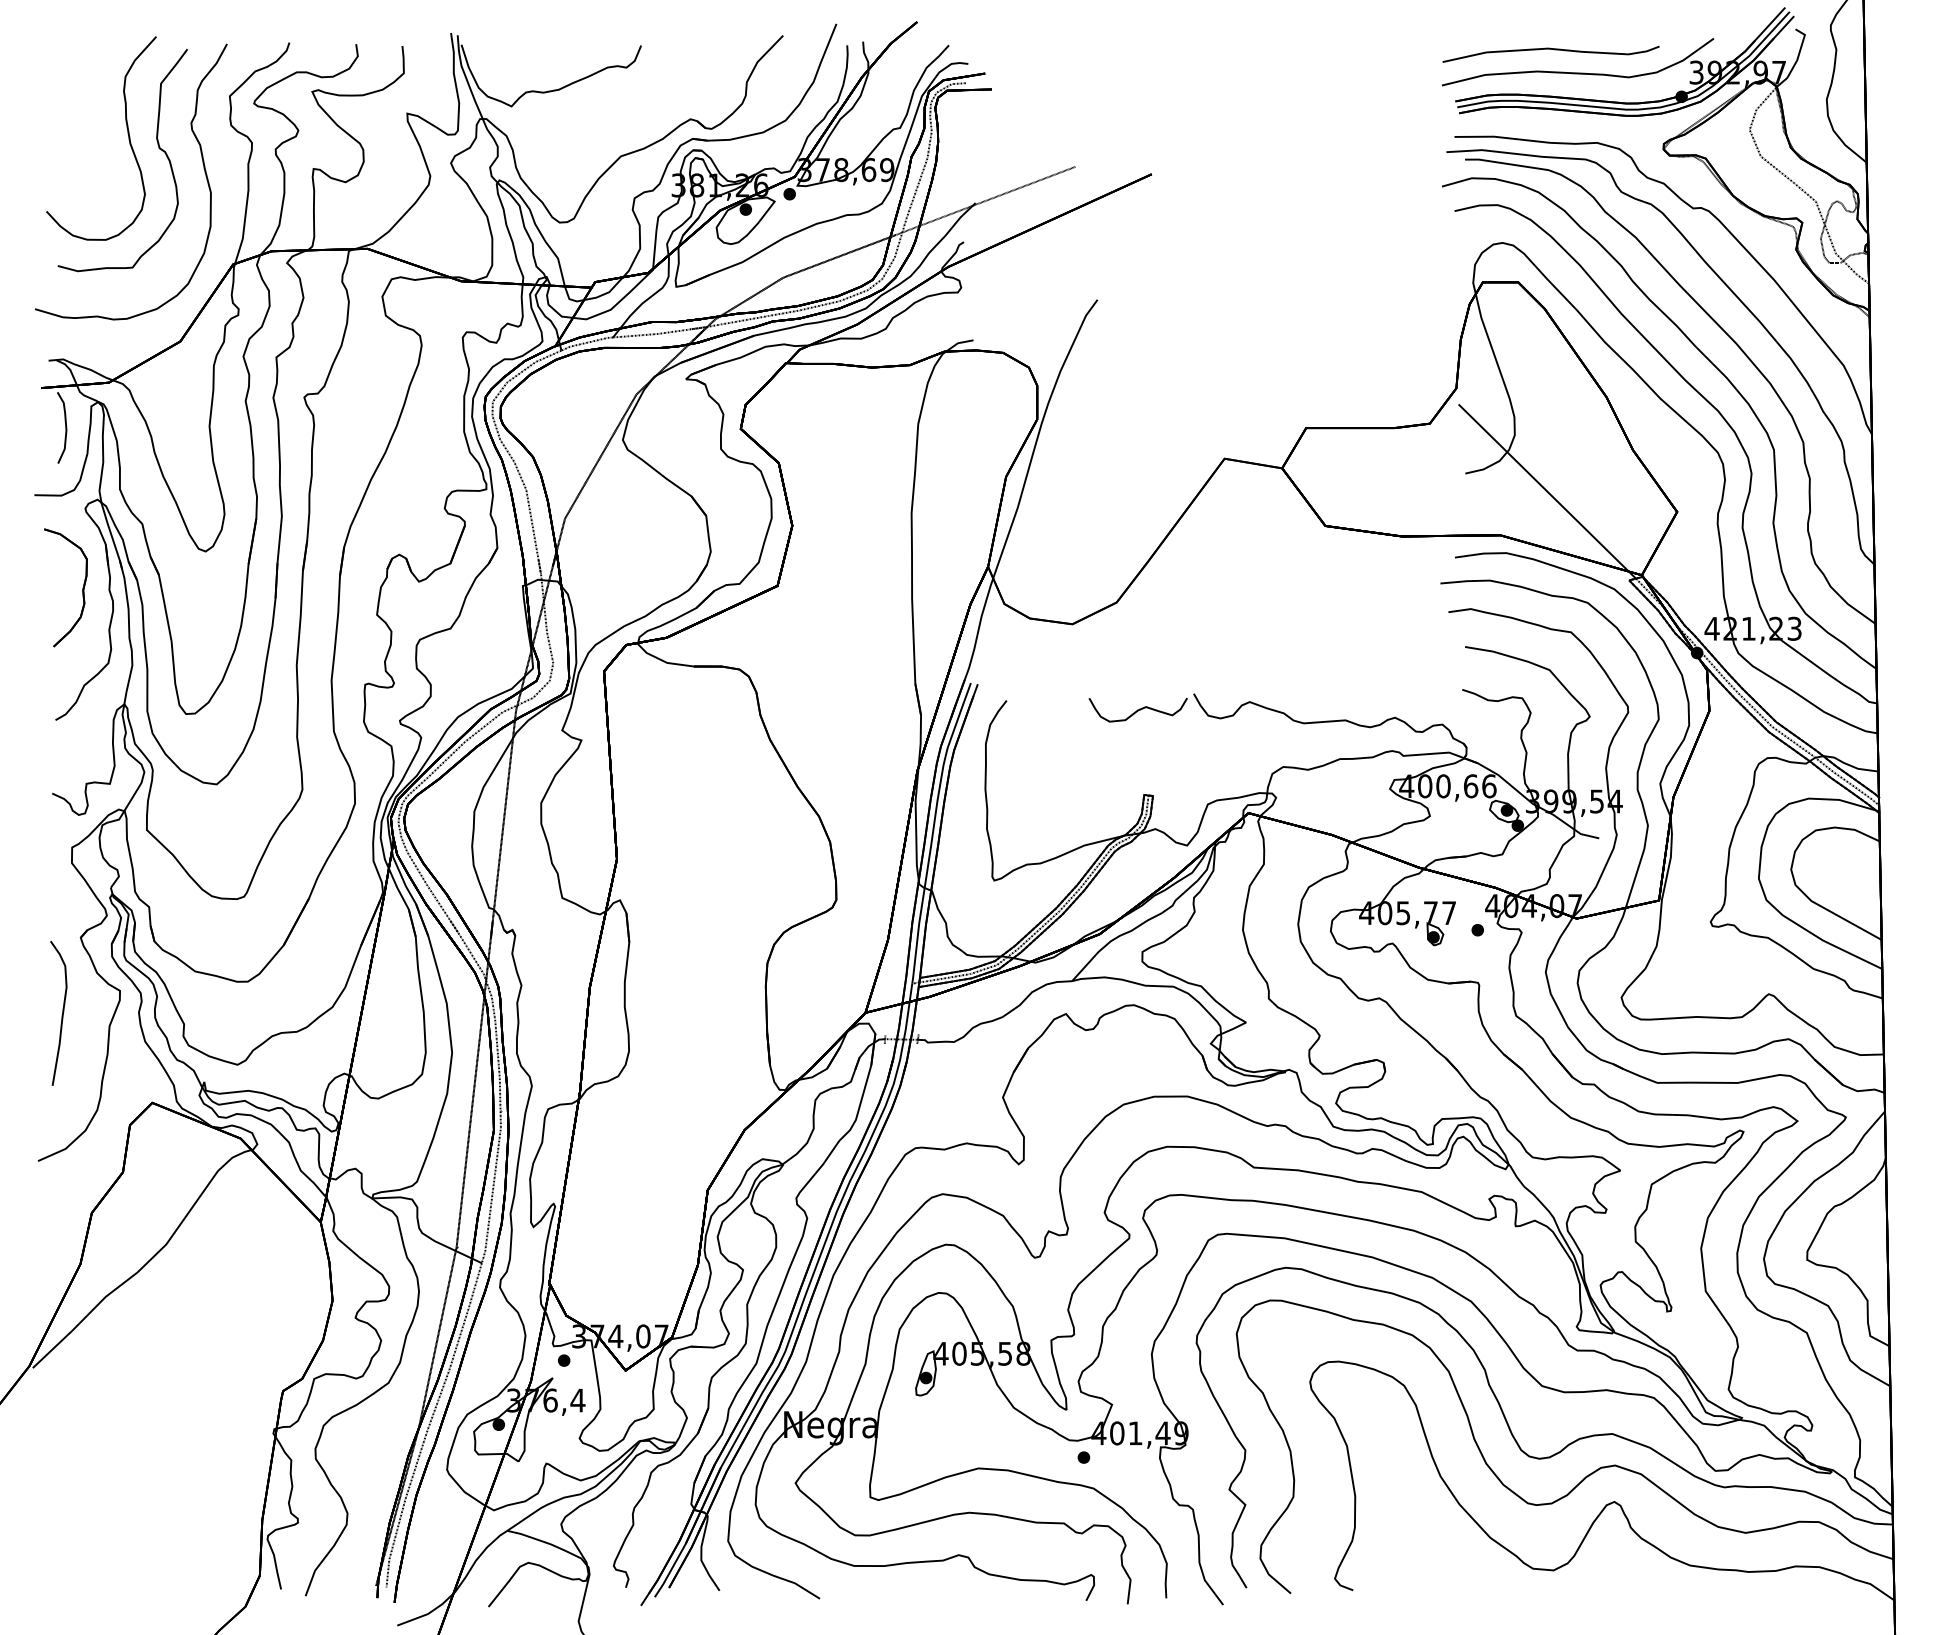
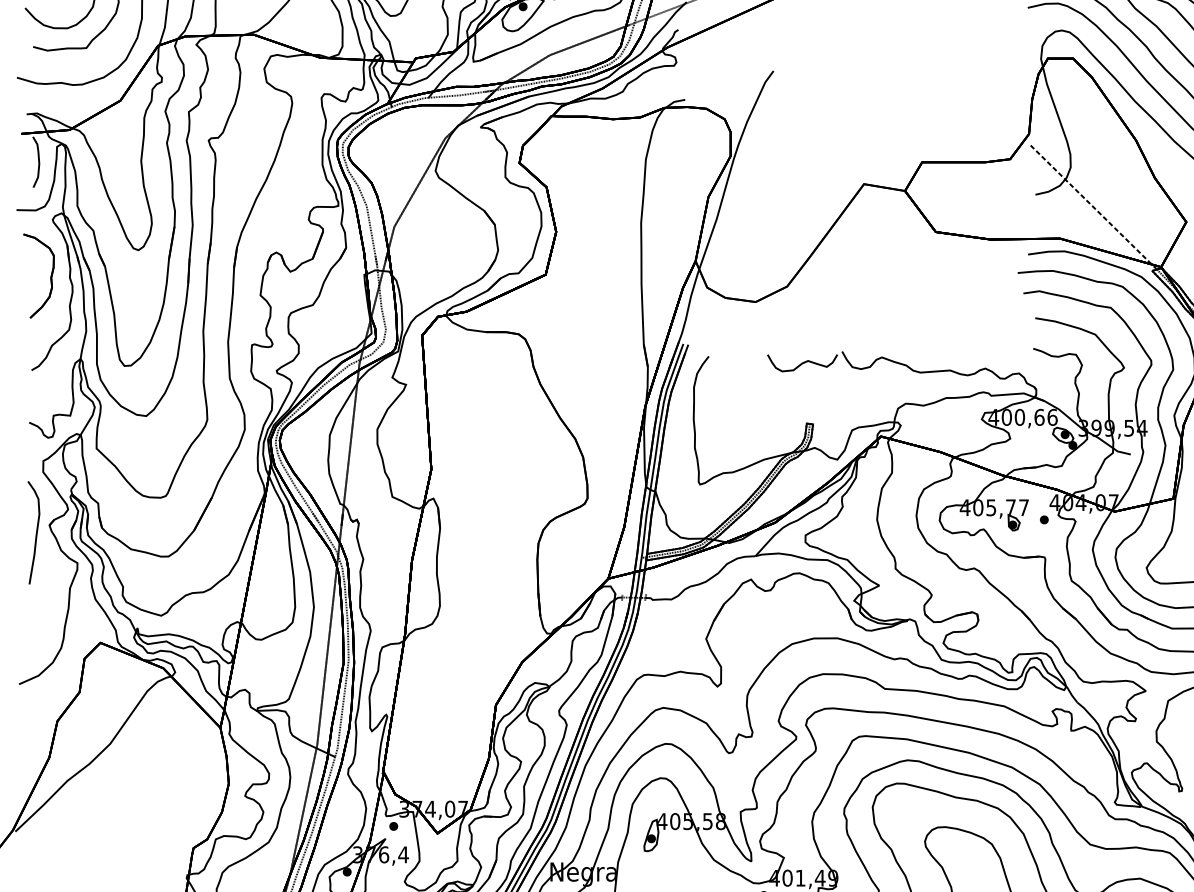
line: (1547, 491) -> (1093, 207), solid -> dashed
part: (58, 1013) -> (33, 532), moved

